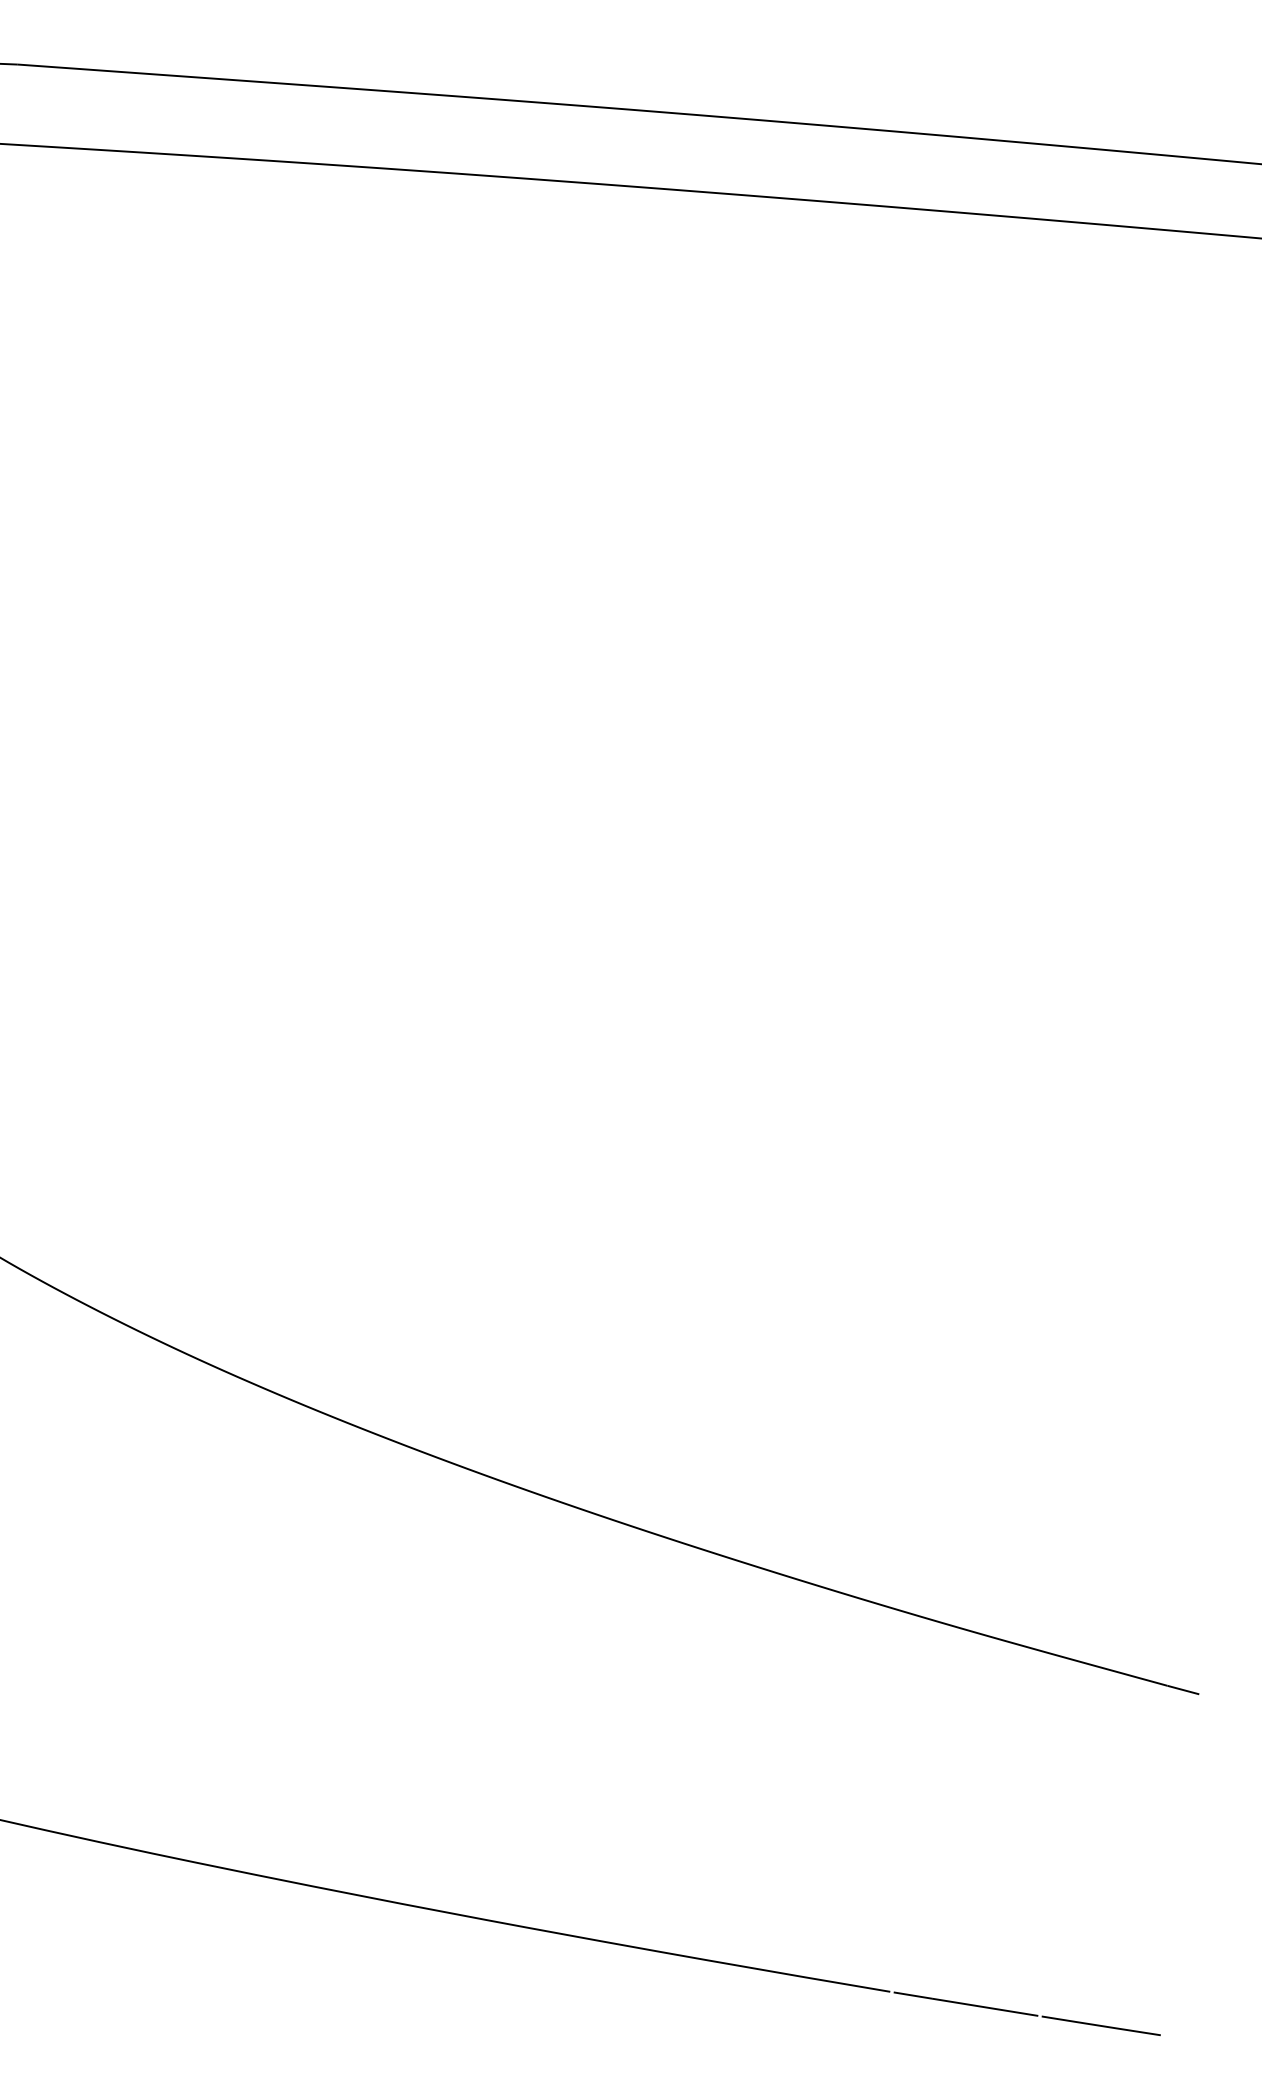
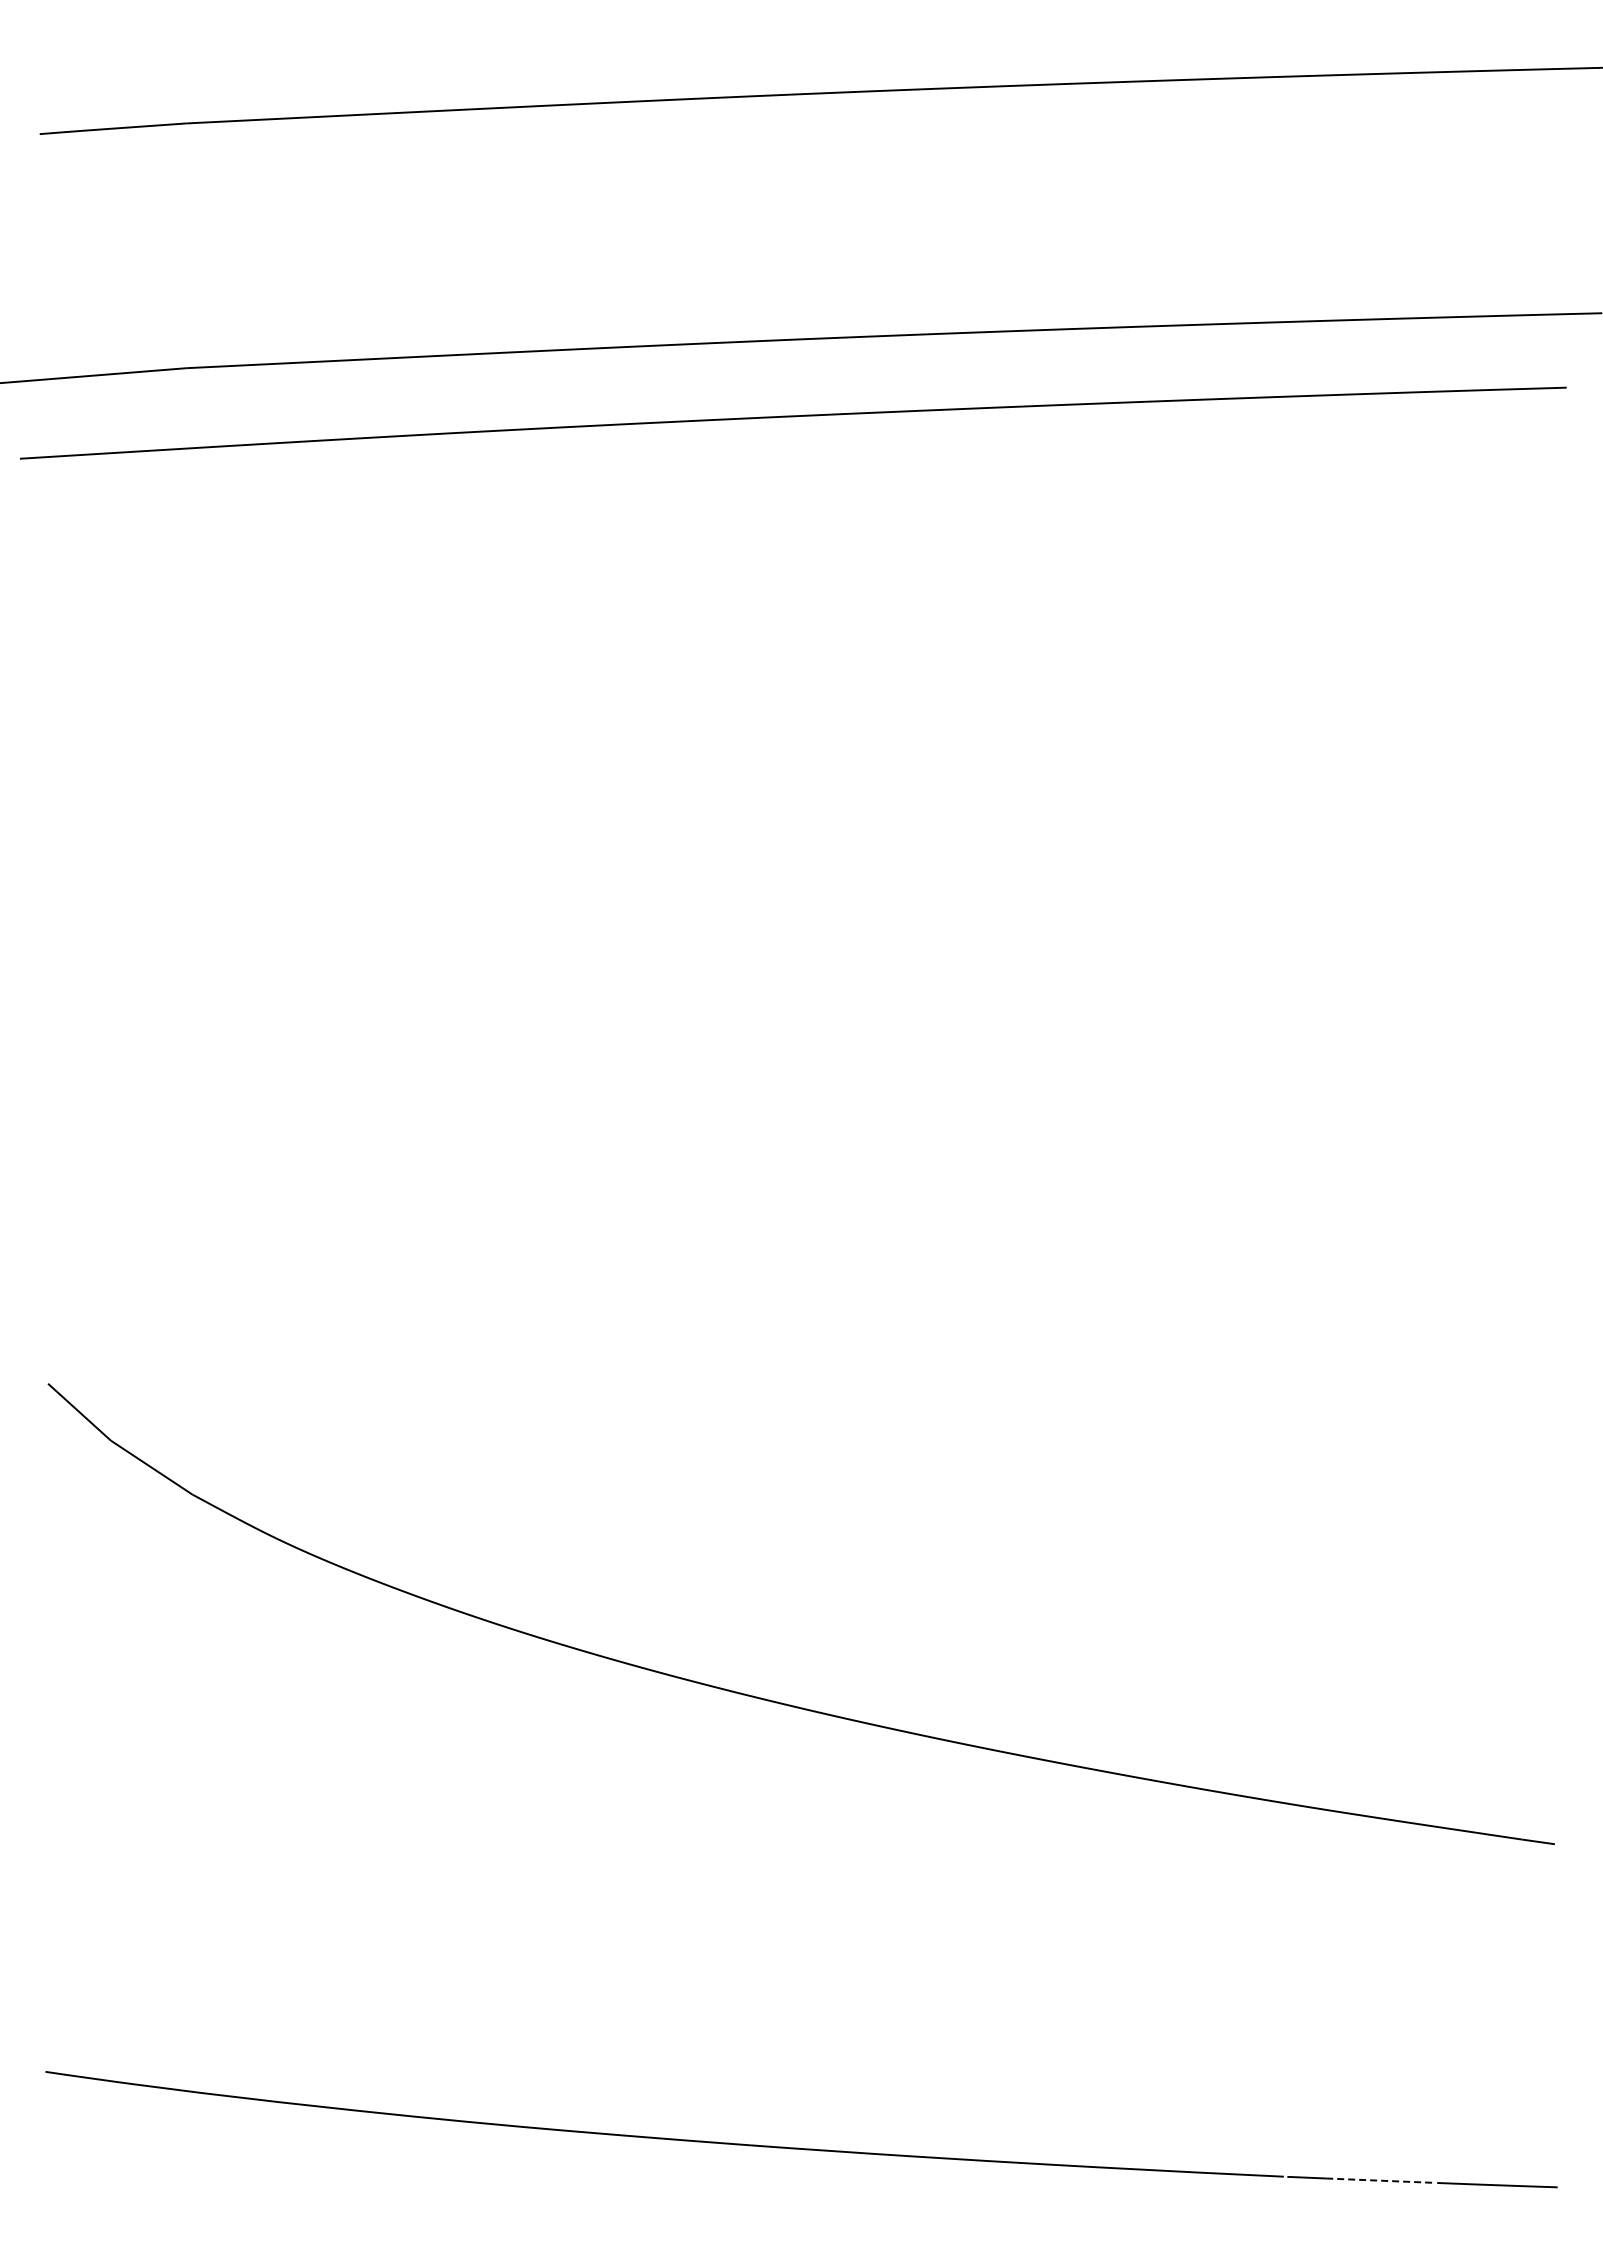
line: (984, 2007) -> (1379, 2180), solid -> dashed

